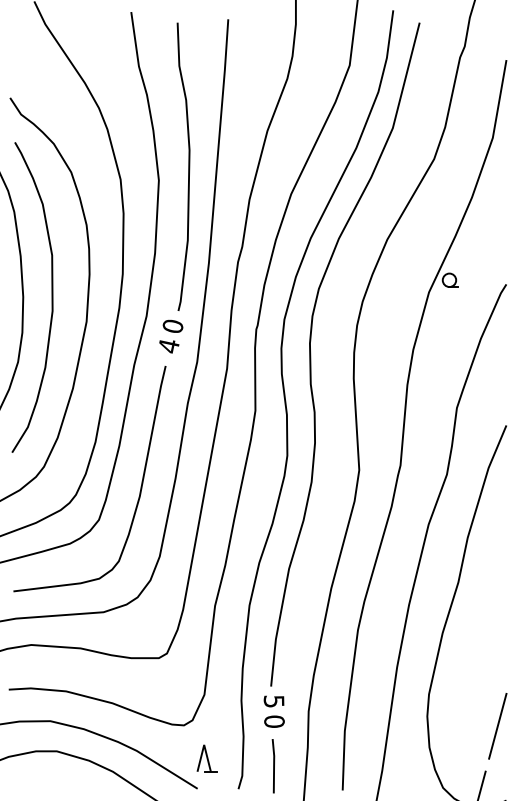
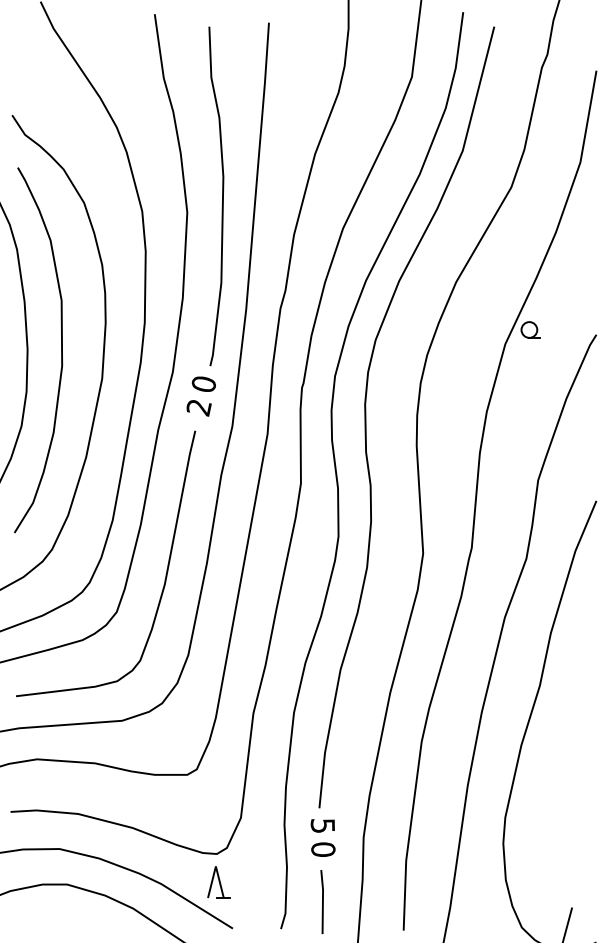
text: (168, 346) -> (198, 407), 4 -> 2
line: (497, 725) -> (585, 854), removed
part: (206, 758) -> (218, 882), moved

